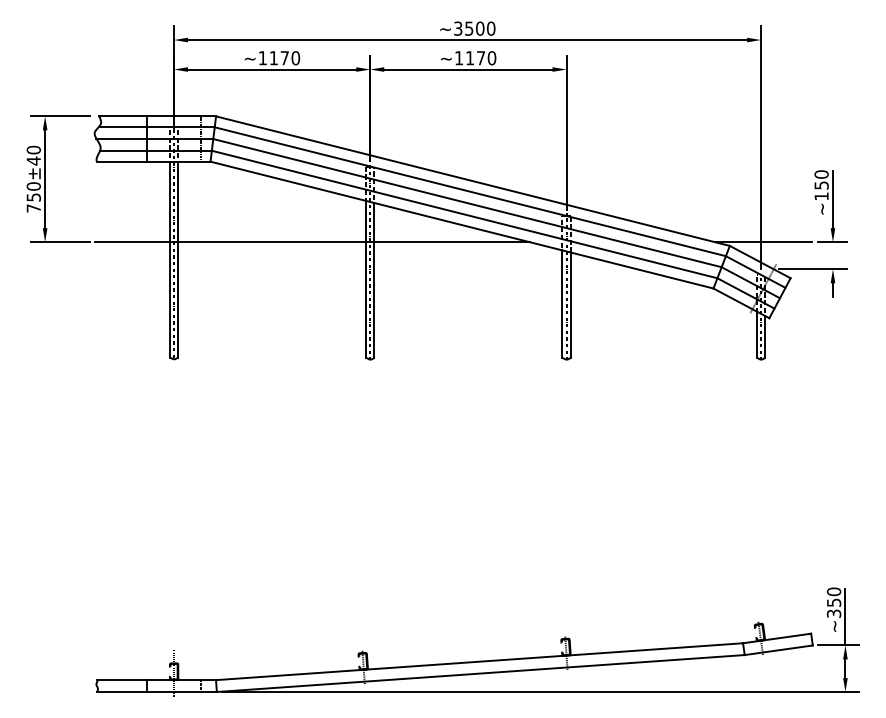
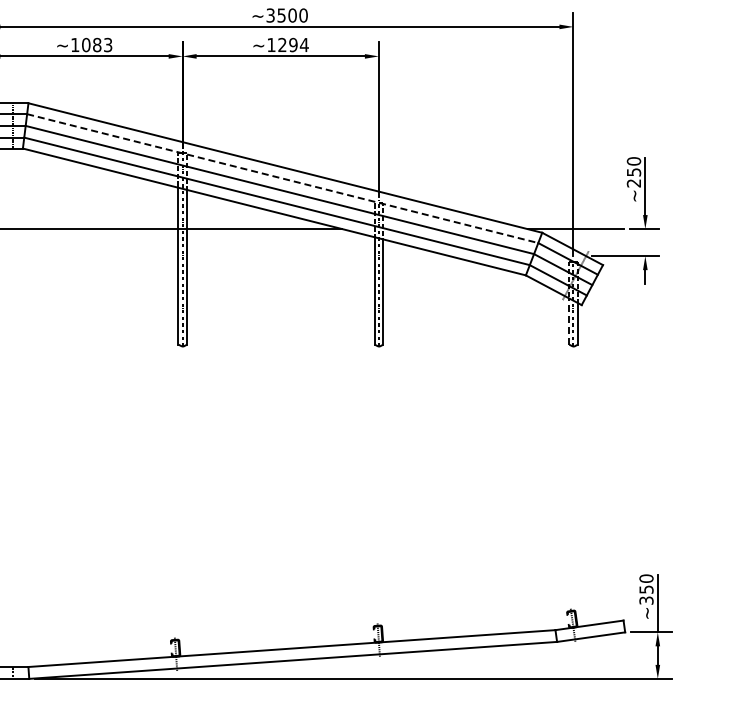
text: (284, 58) -> (96, 45), ~1170 -> ~1083
text: (481, 58) -> (293, 45), ~1170 -> ~1294
line: (470, 191) -> (282, 178), solid -> dashed
text: (821, 196) -> (633, 183), ~150 -> ~250
line: (756, 334) -> (568, 321), solid -> dashed

